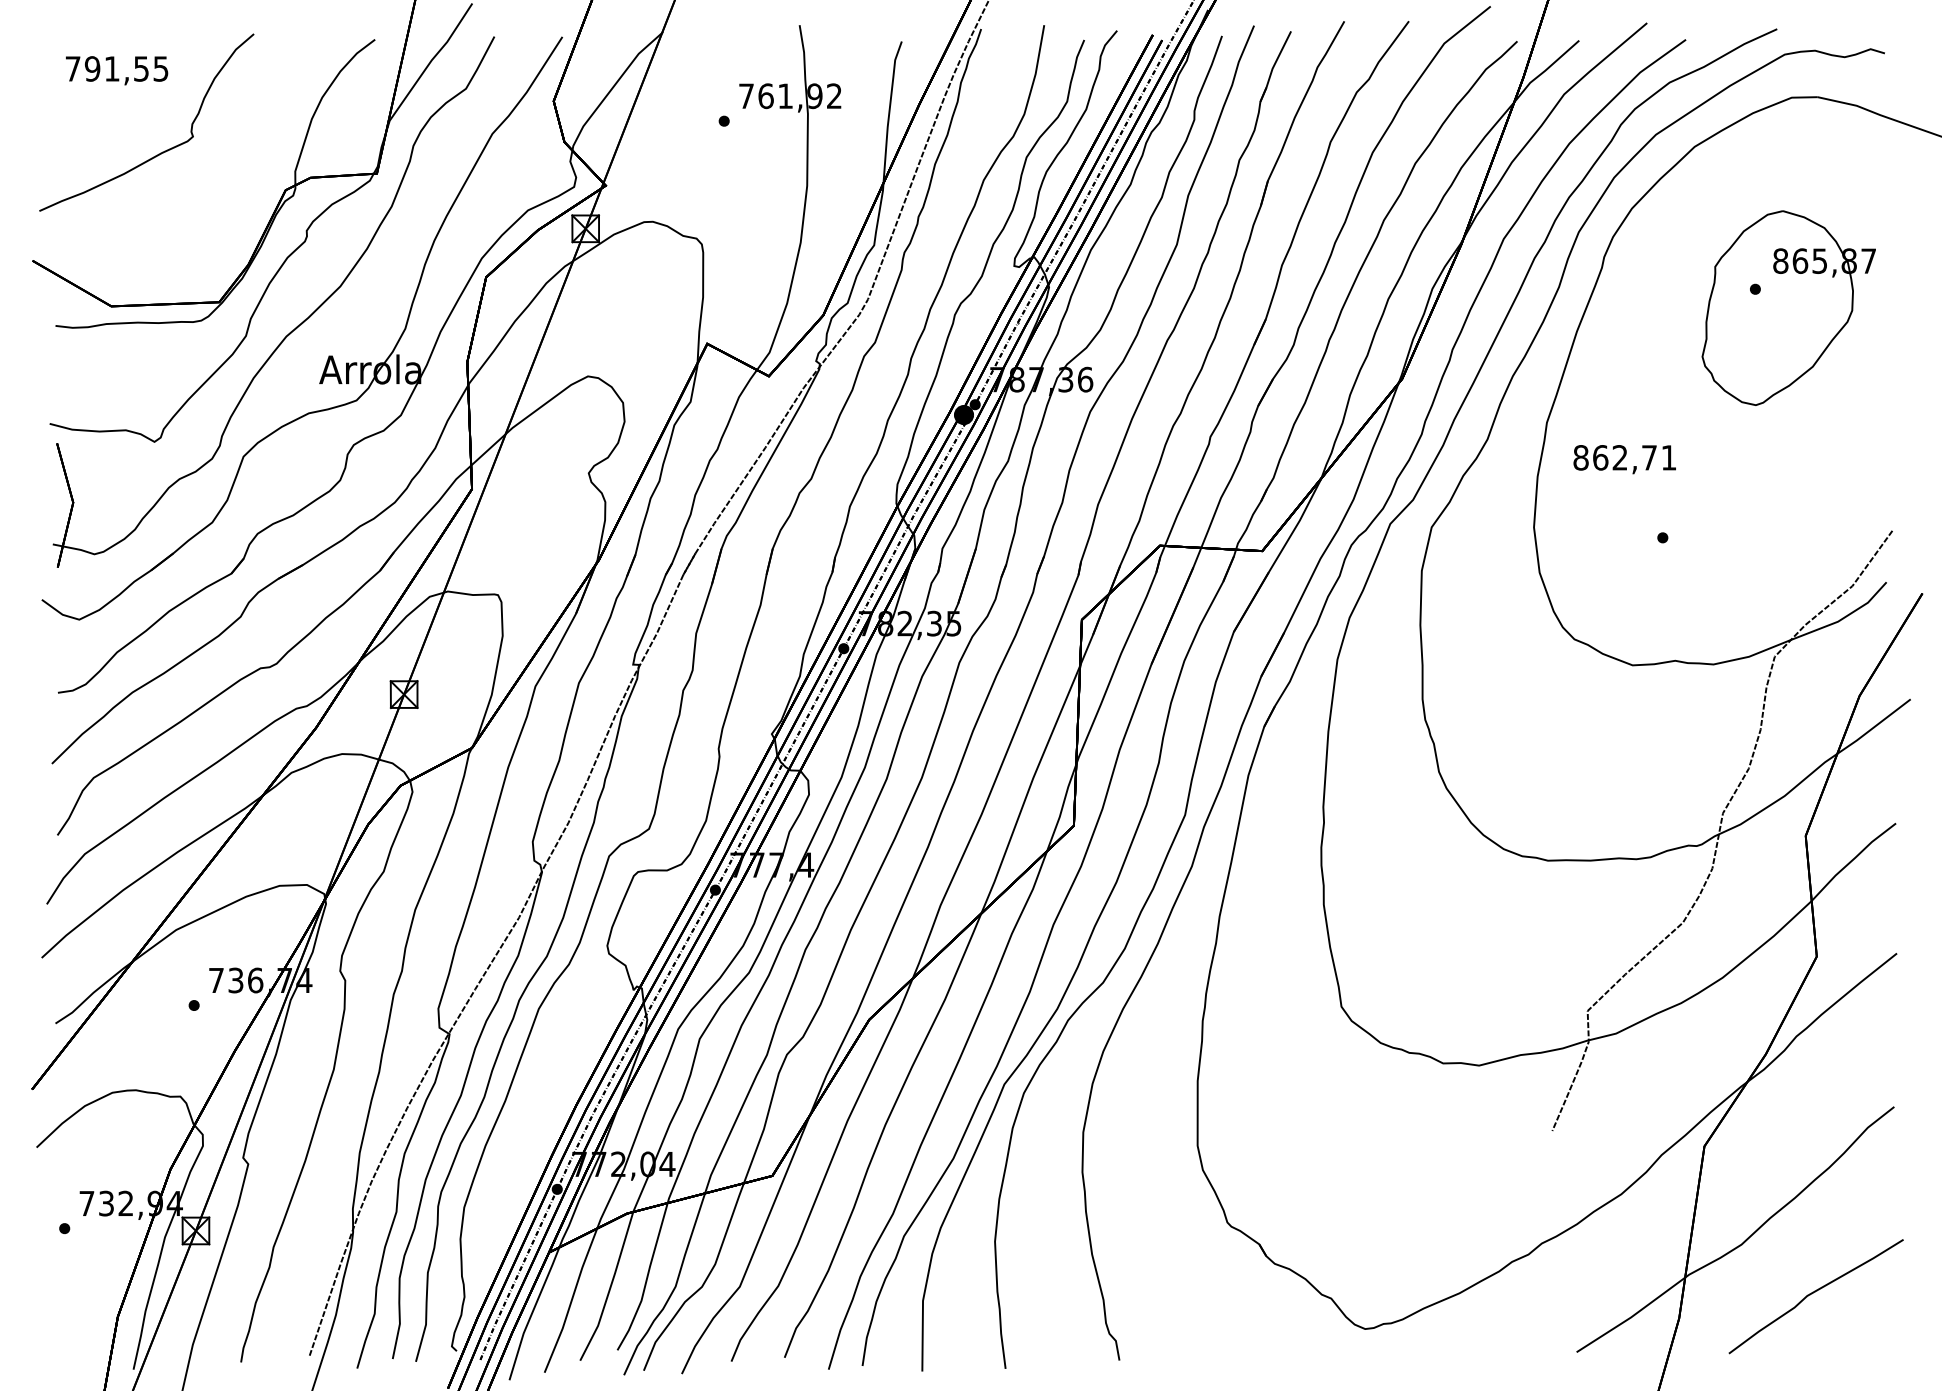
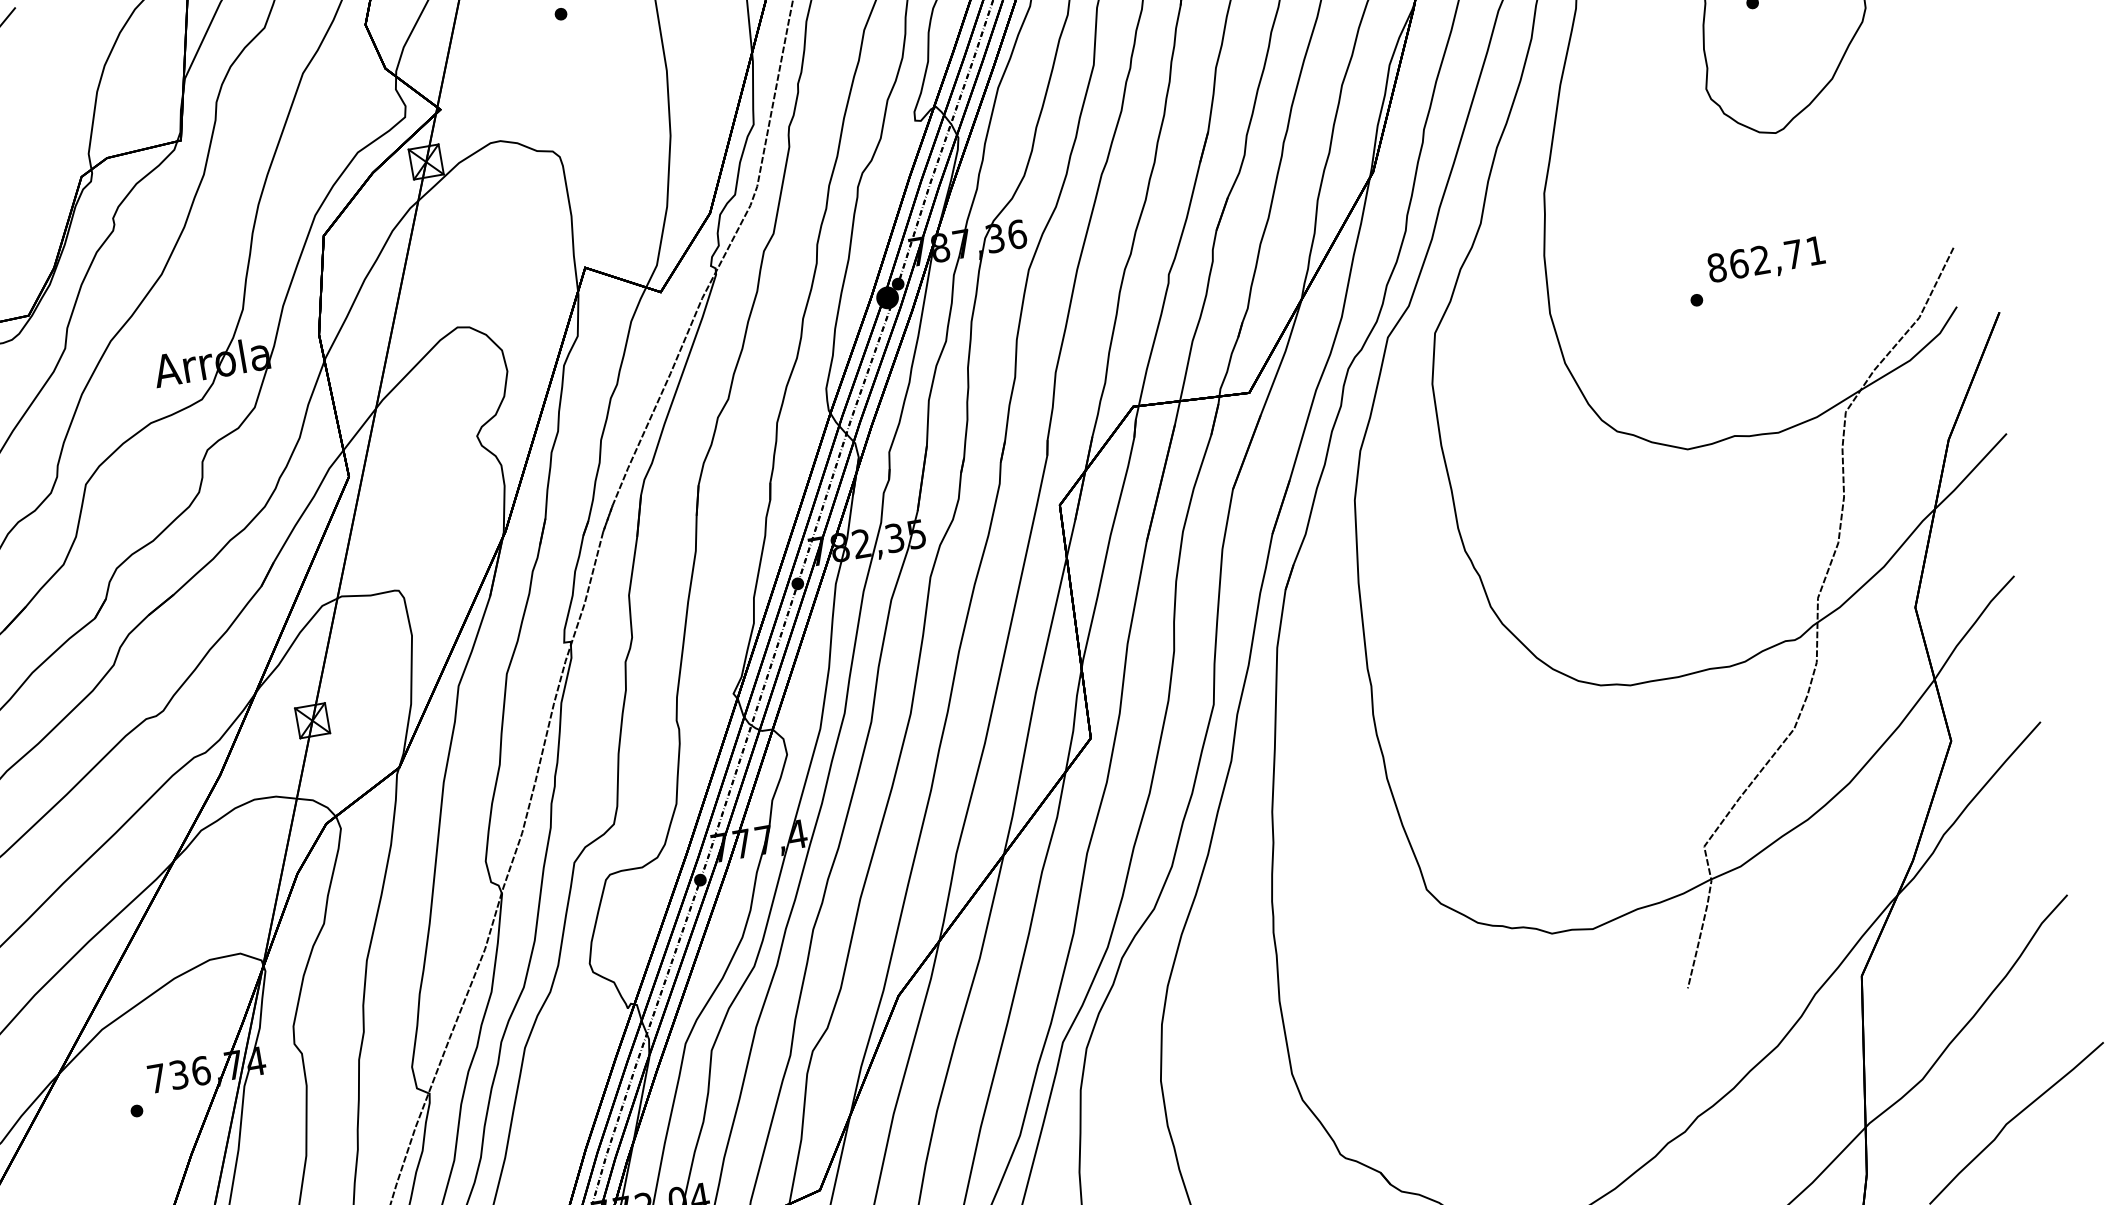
text: (1624, 459) -> (1766, 261), moved

